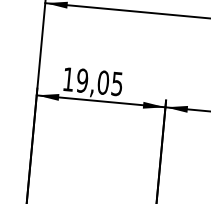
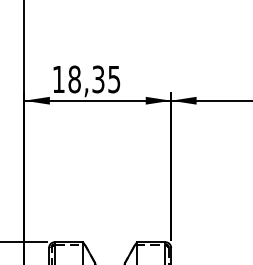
text: (92, 81) -> (86, 79), 19,05 -> 18,35

